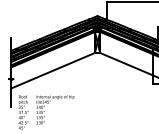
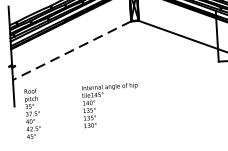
line: (52, 70) -> (71, 50), solid -> dashed
text: (55, 109) -> (110, 104), moved

